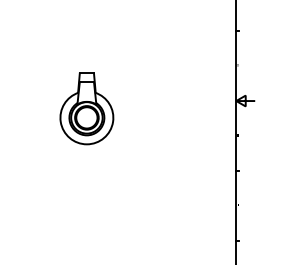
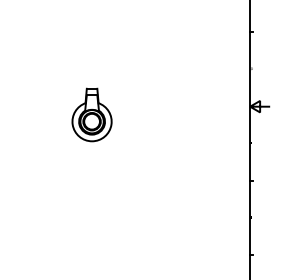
part: (86, 108) -> (91, 114), size x0.7

